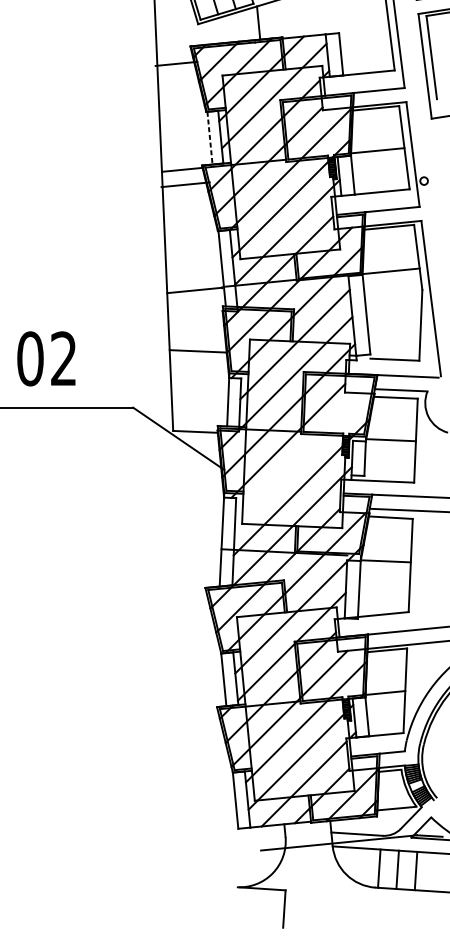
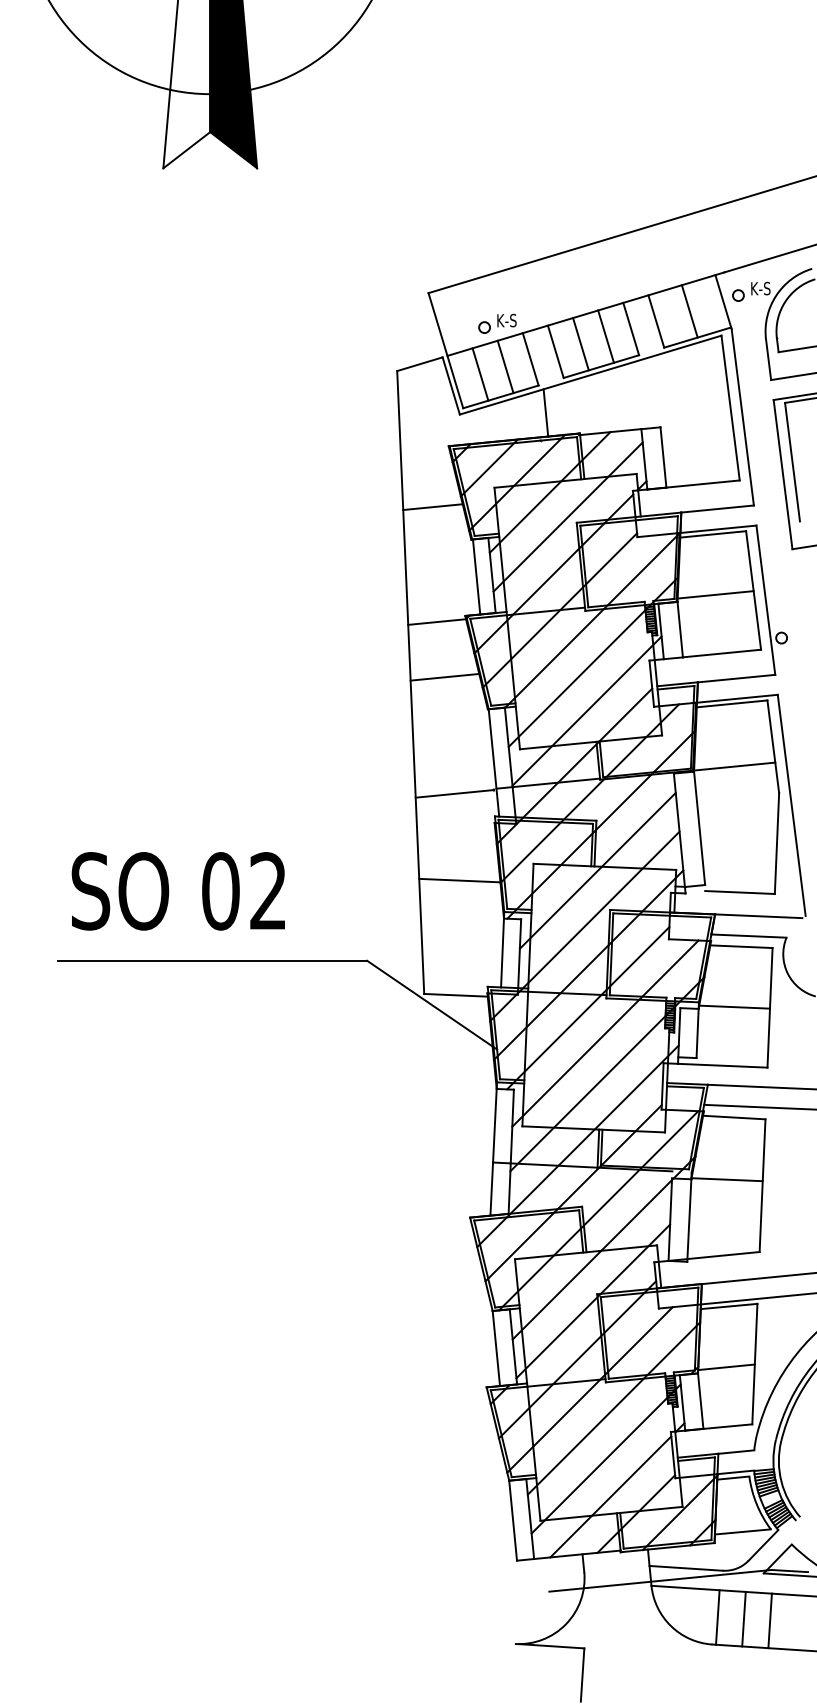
line: (176, 64) -> (432, 507), moved
line: (209, 138) -> (476, 577), dashed -> solid
line: (185, 184) -> (444, 676), moved
line: (300, 458) -> (605, 1033), added

